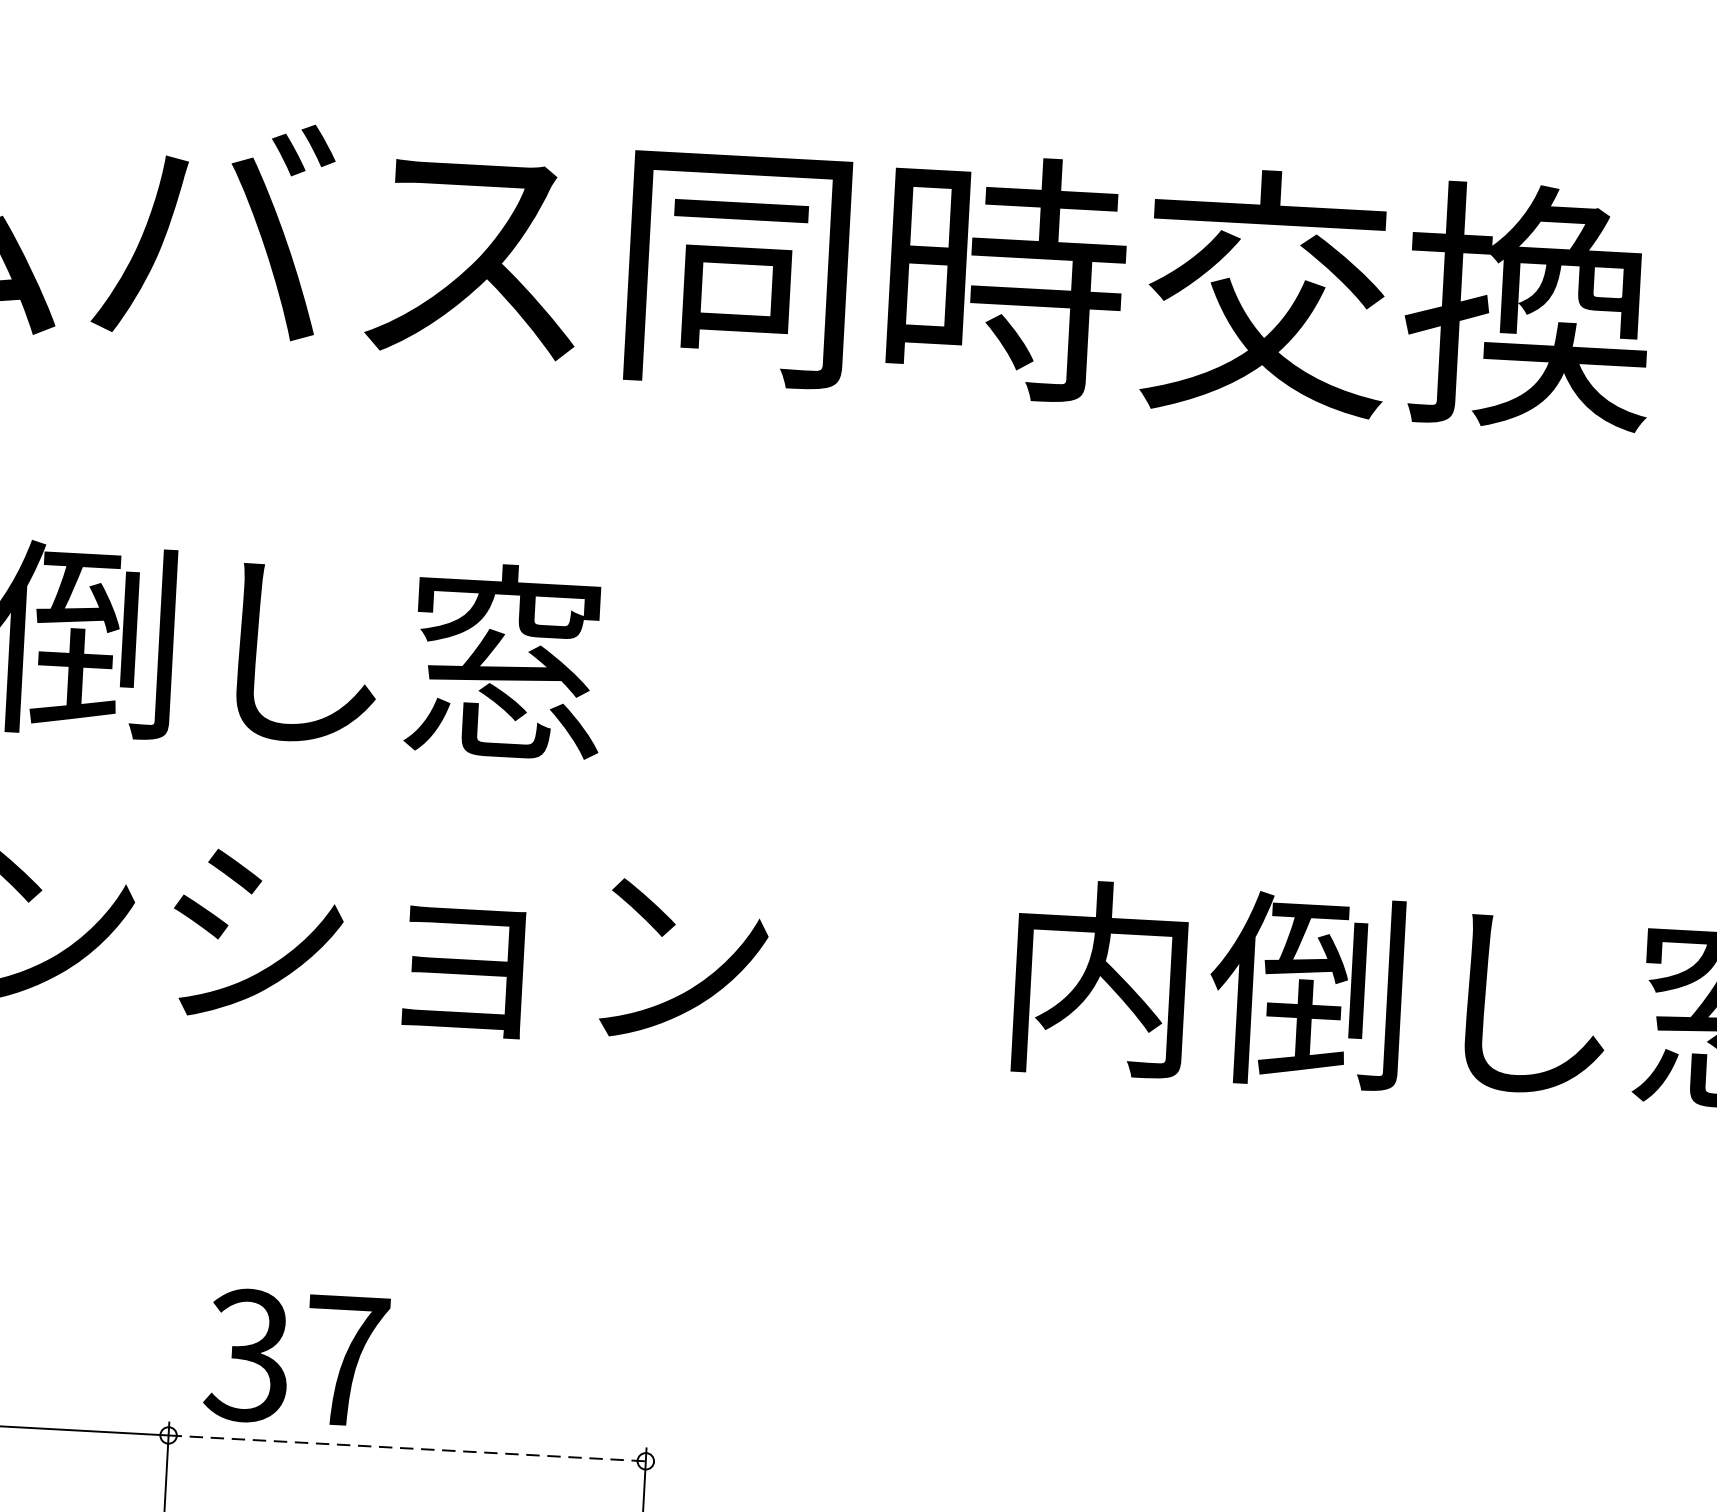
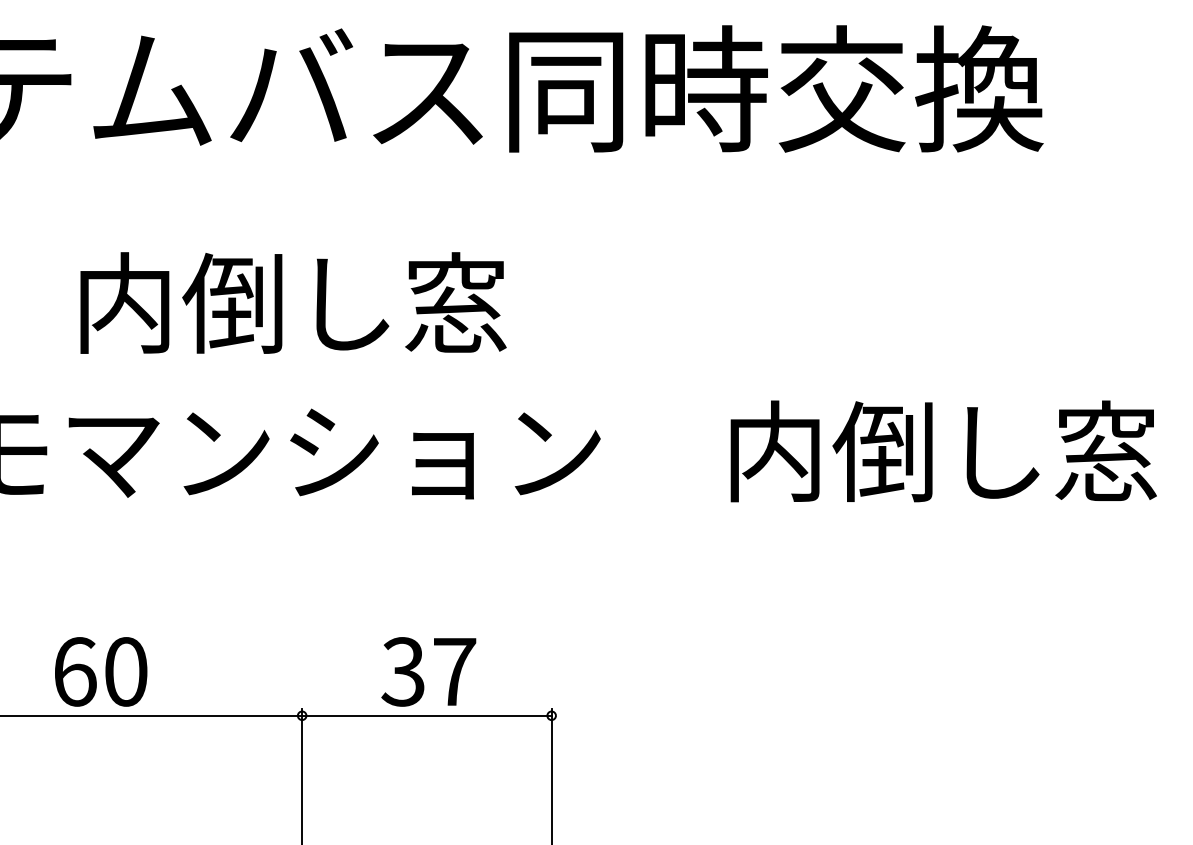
text: (296, 1357) -> (428, 671), moved
line: (406, 1447) -> (426, 715), dashed -> solid

